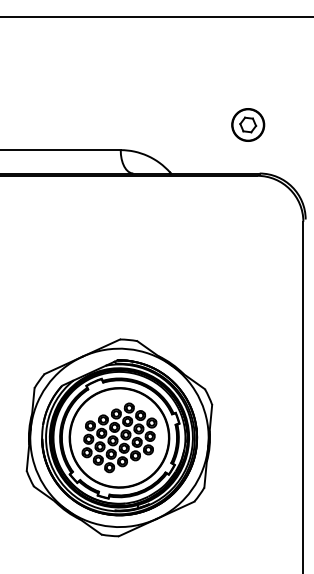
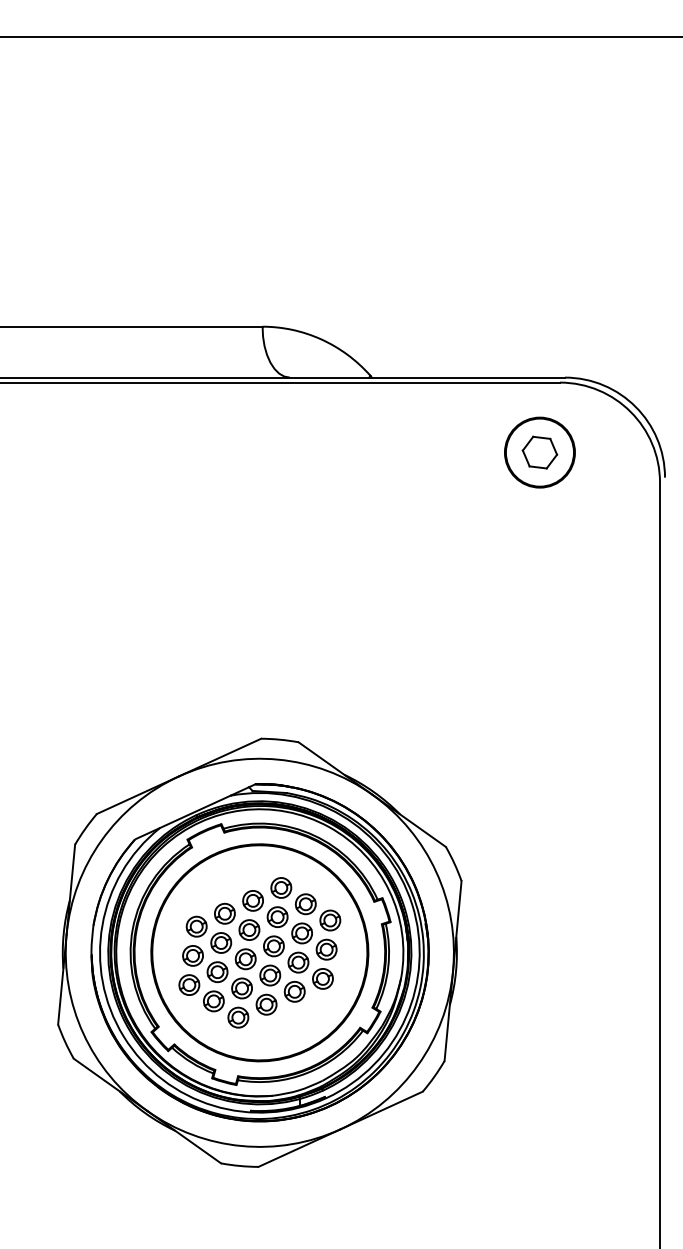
part: (248, 124) -> (540, 451), moved

